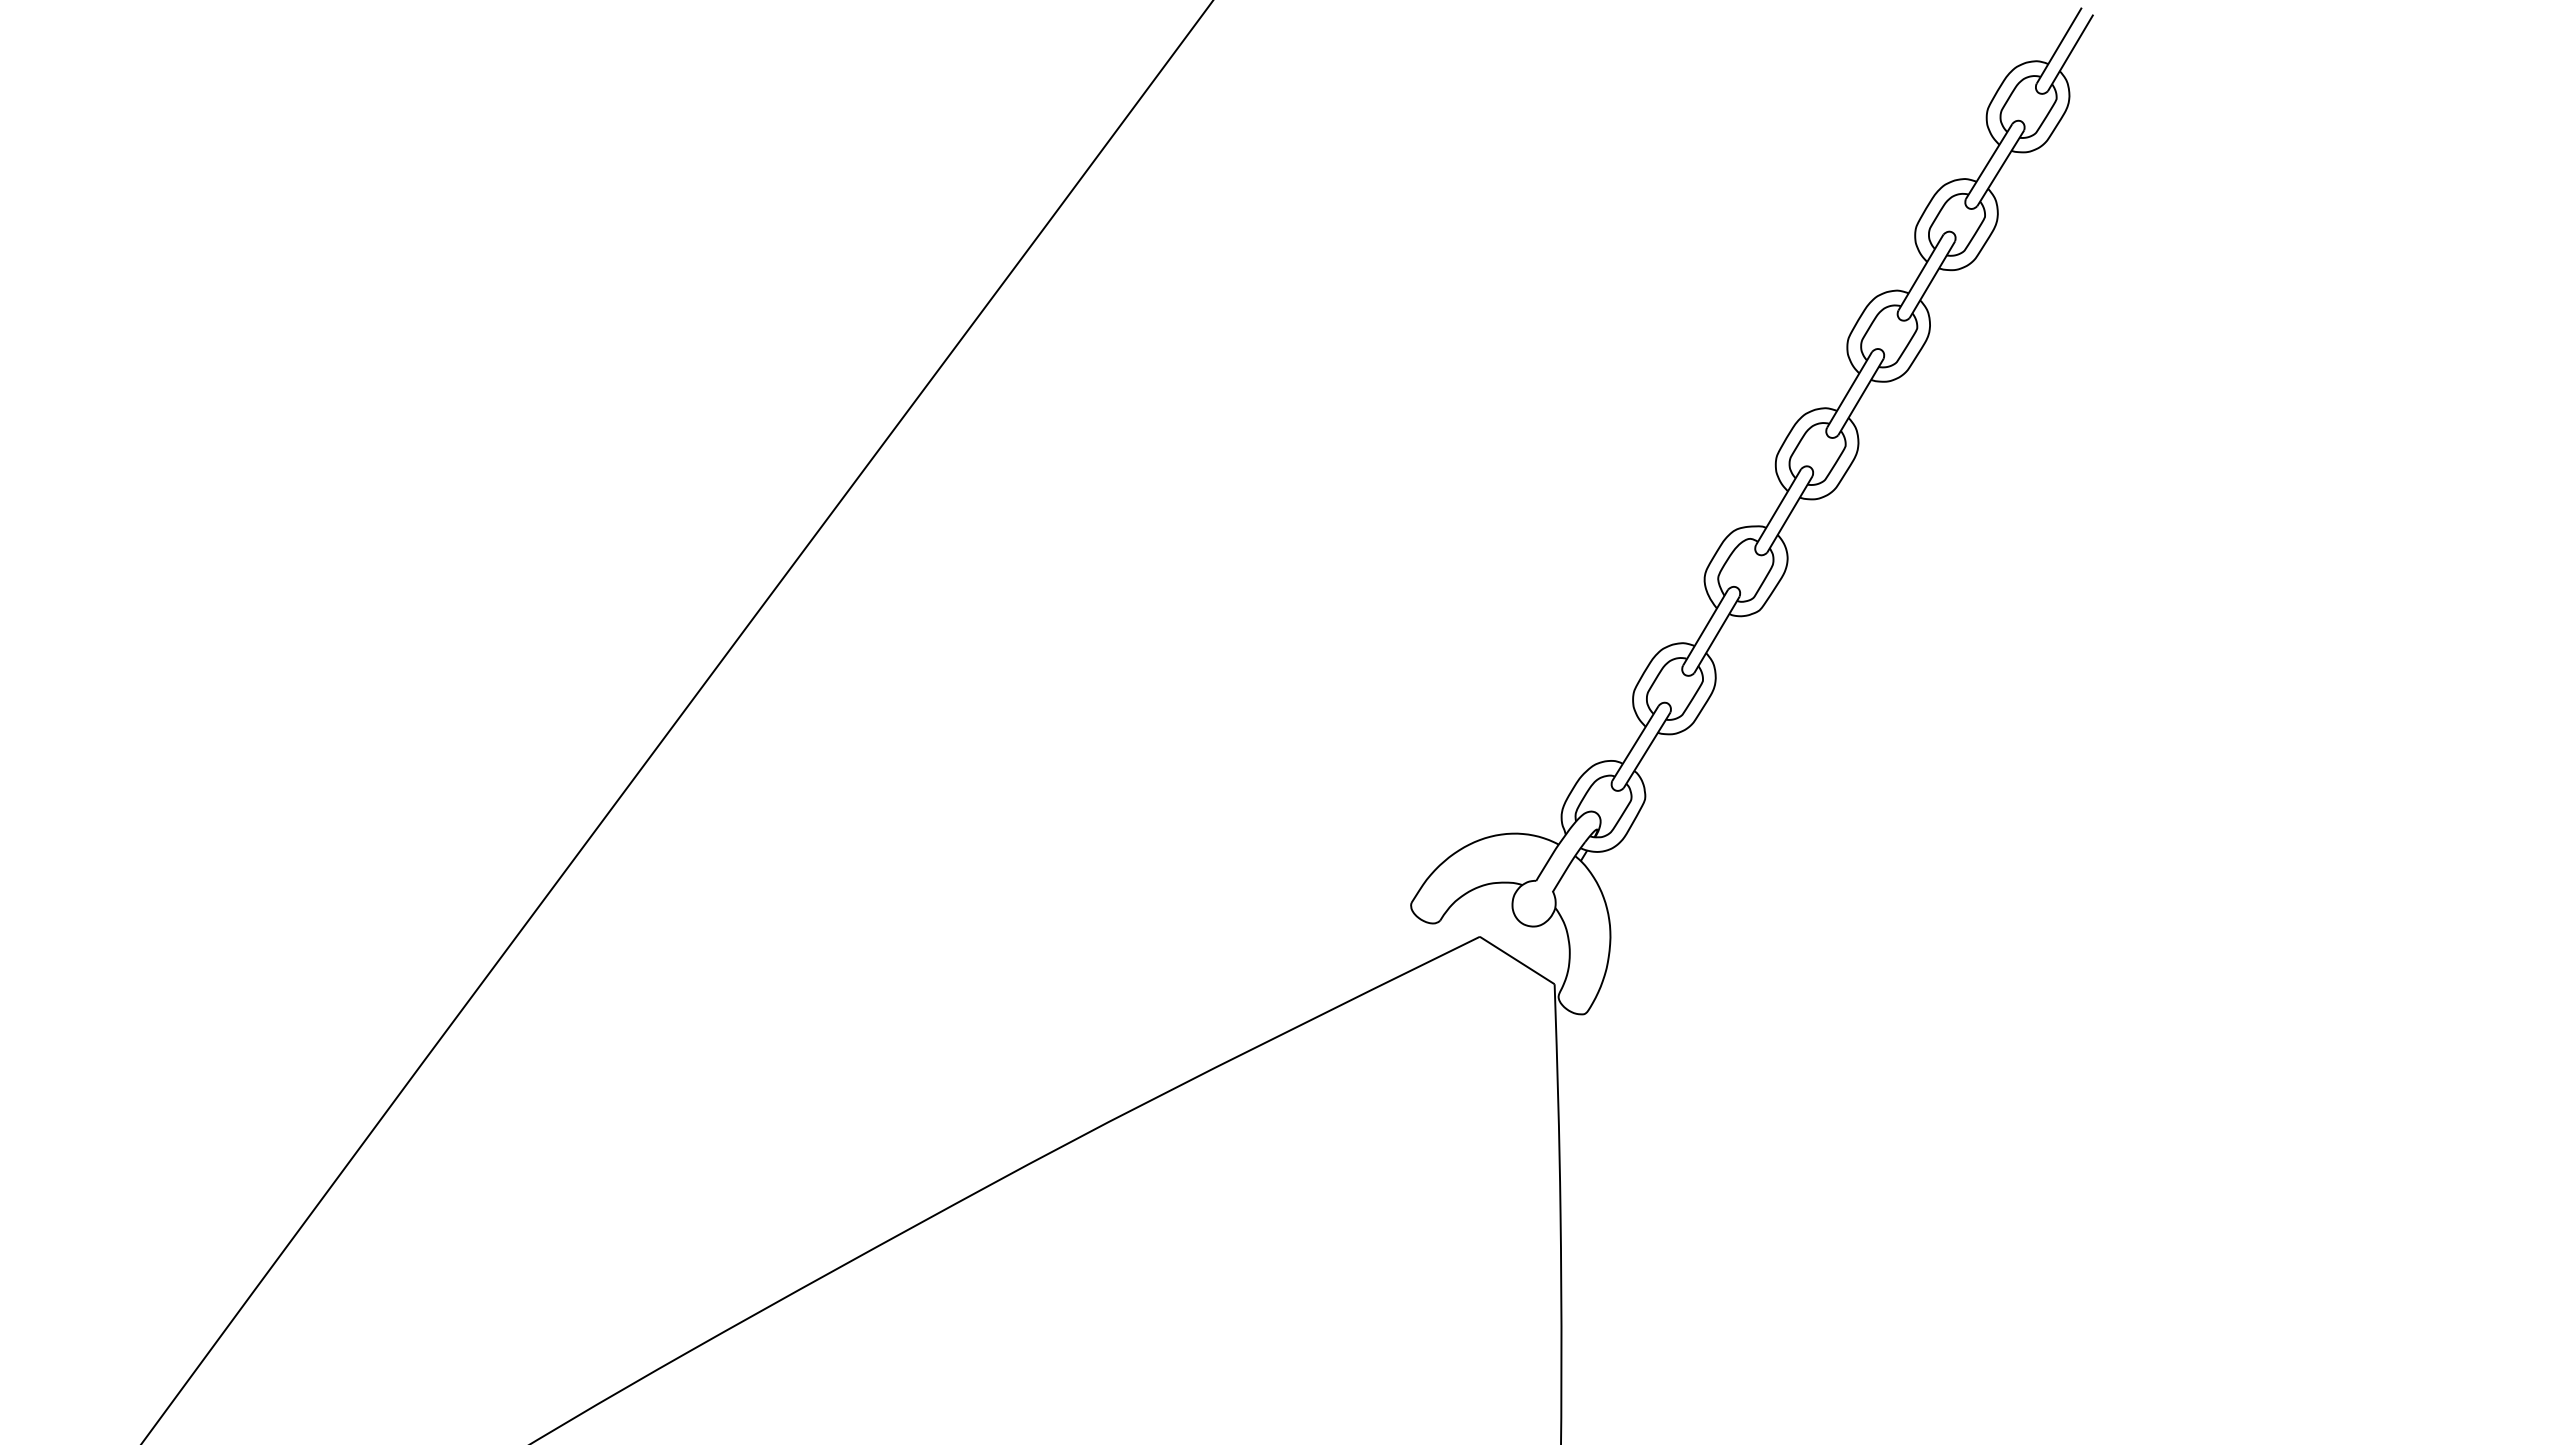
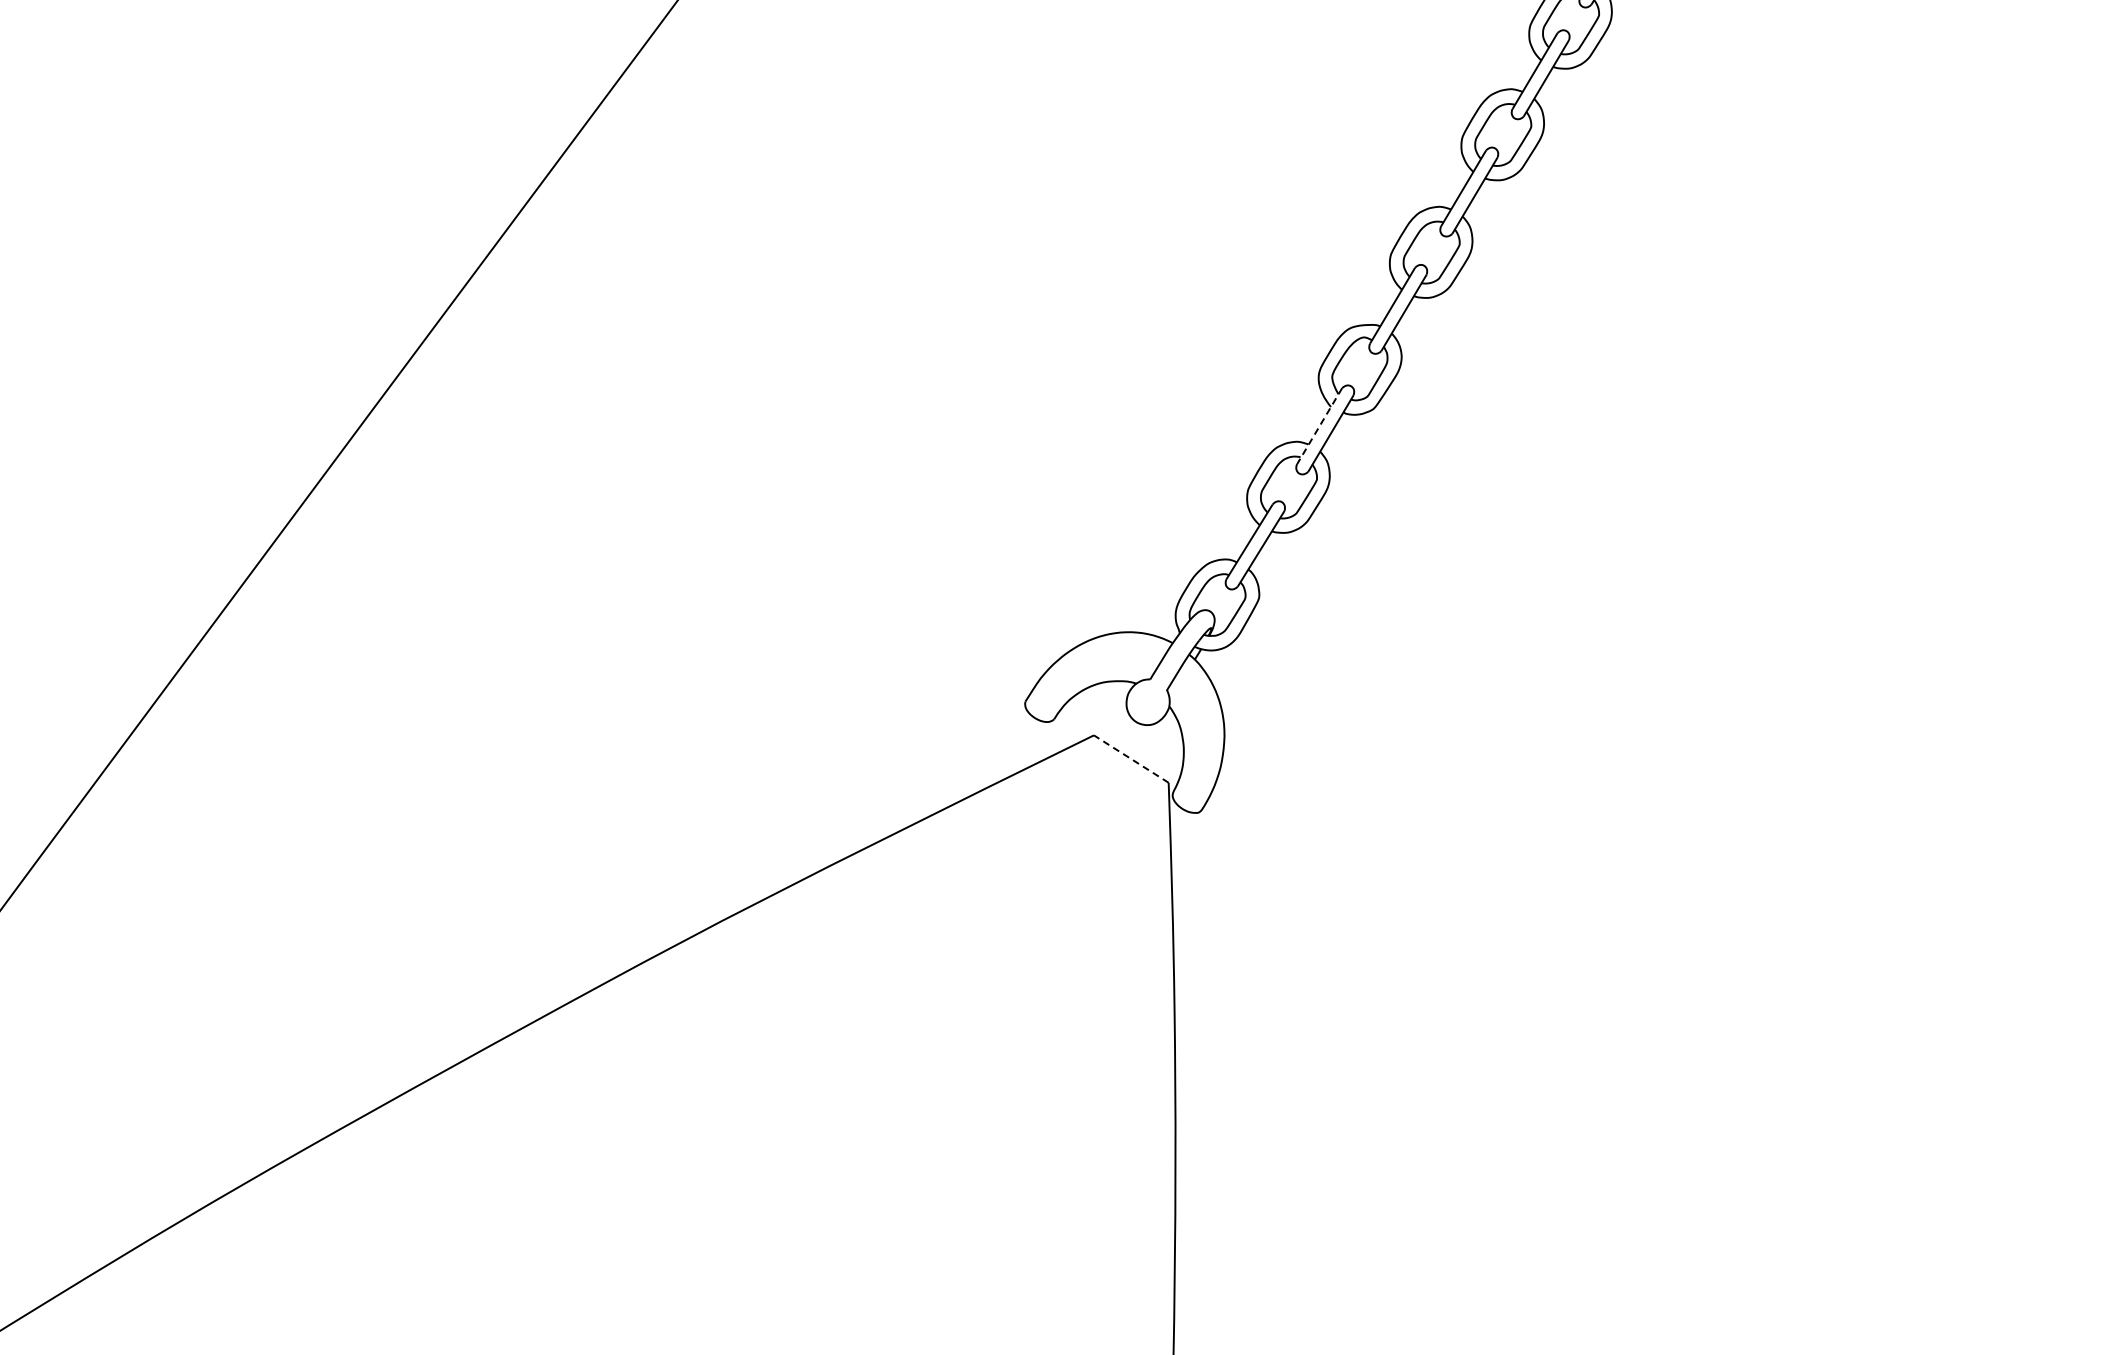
line: (1705, 628) -> (1319, 427), solid -> dashed
line: (1516, 960) -> (1130, 759), solid -> dashed

